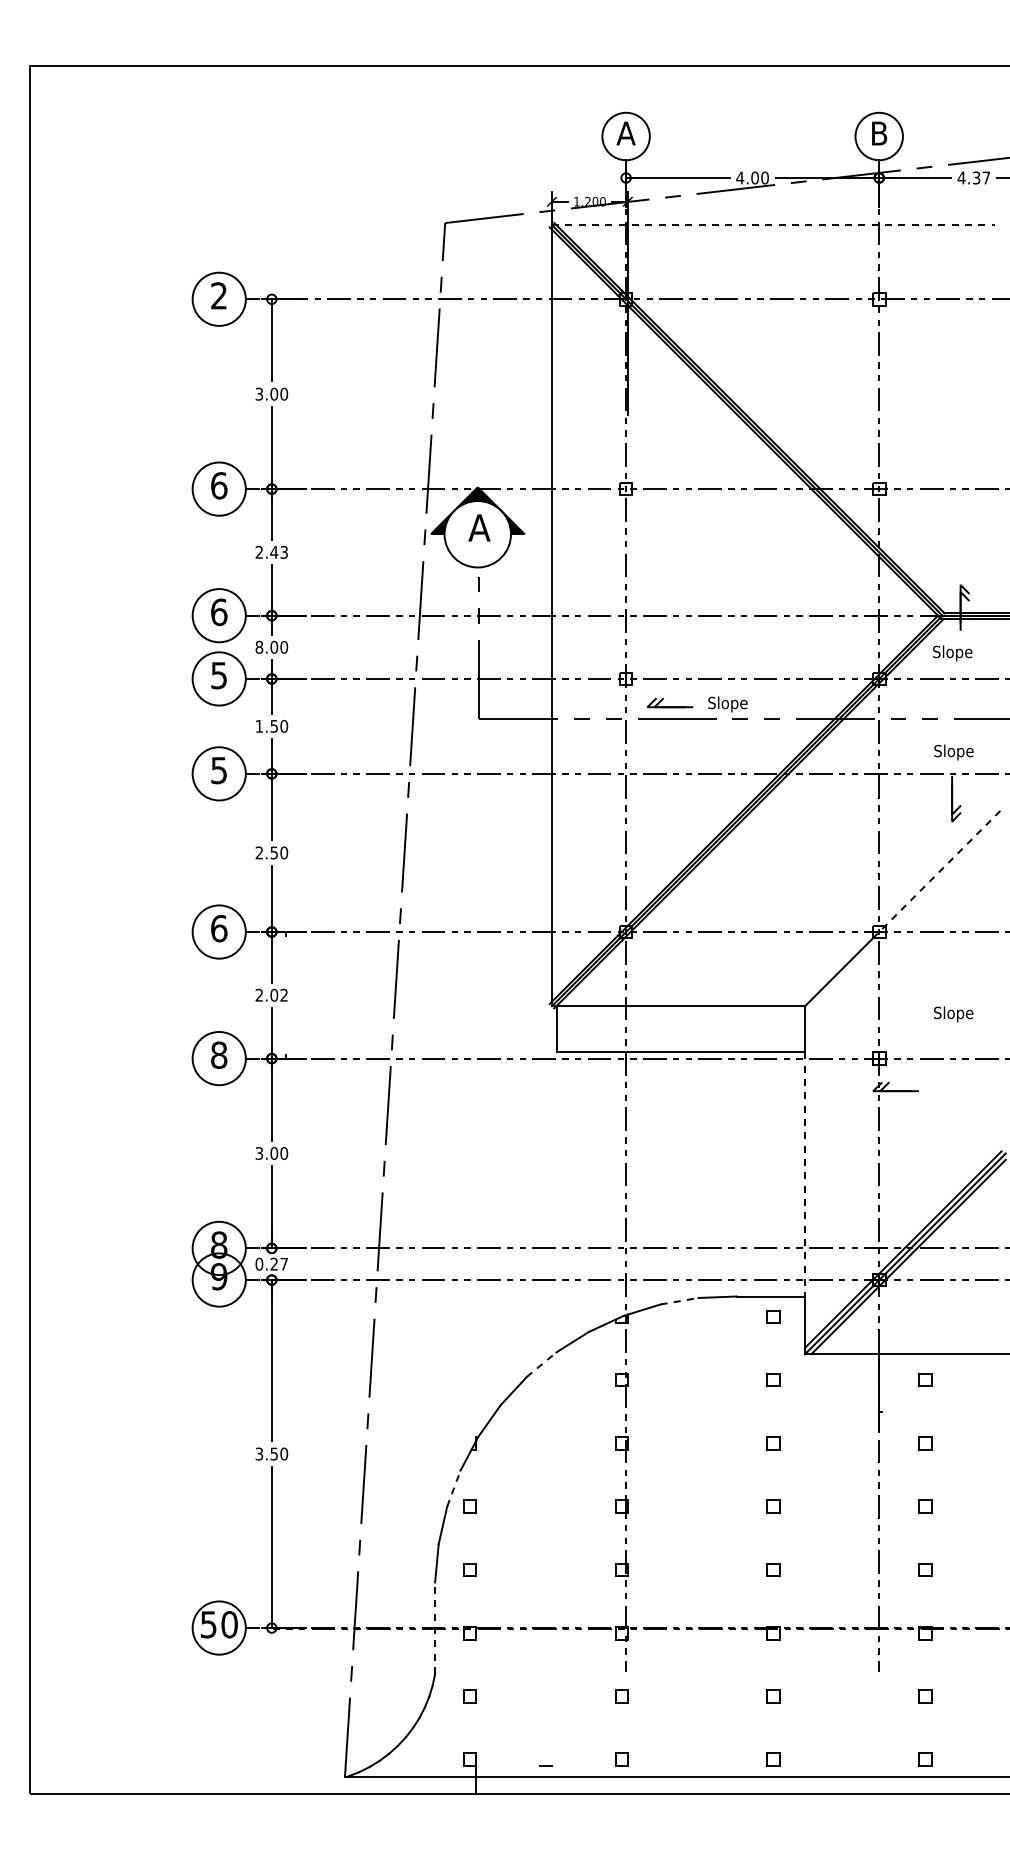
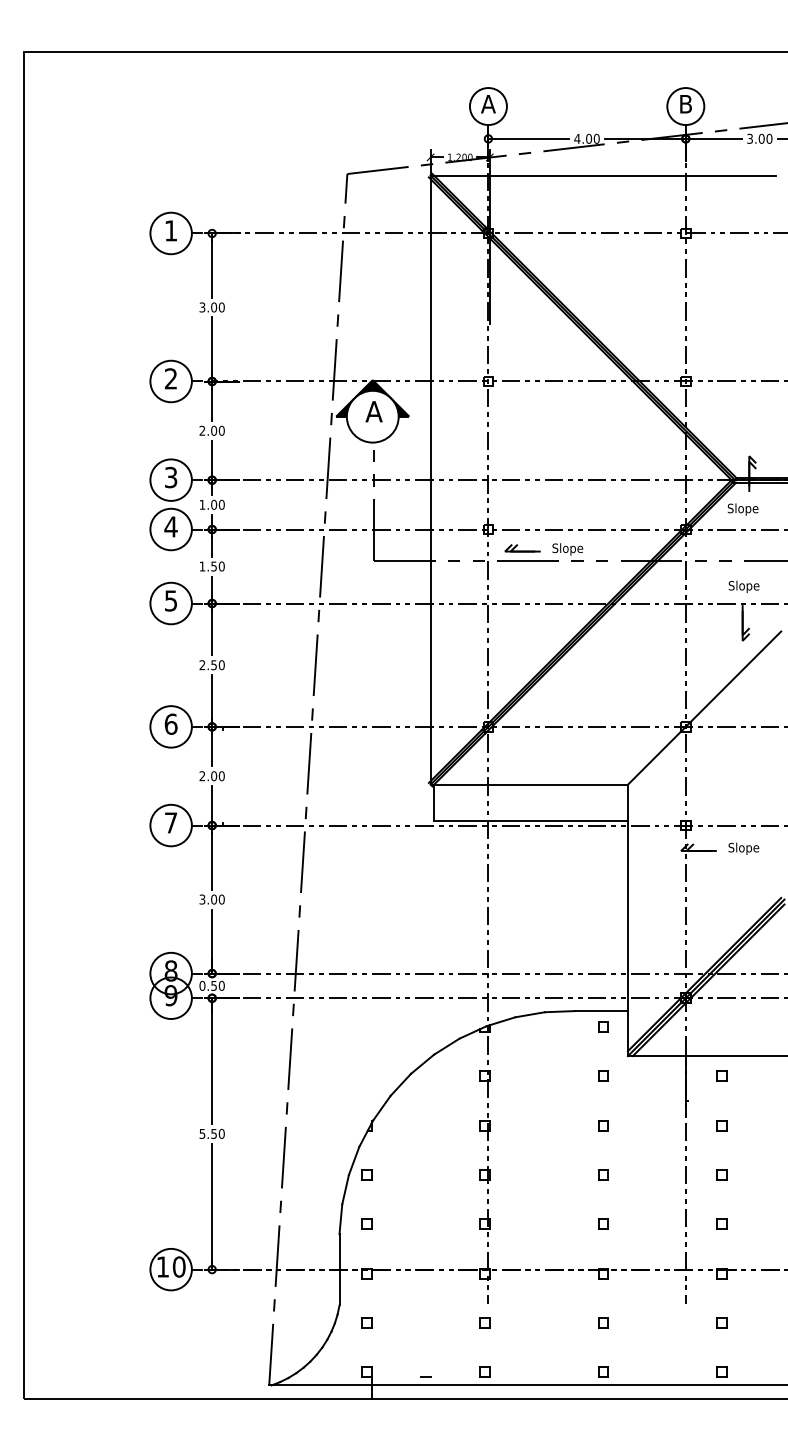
text: (973, 177) -> (759, 138), 4.37 -> 3.00
line: (773, 225) -> (603, 175), dashed -> solid
text: (218, 295) -> (170, 230), 2 -> 1
text: (219, 485) -> (171, 378), 6 -> 2
text: (279, 551) -> (218, 430), 2.43 -> 2.00
text: (219, 612) -> (171, 477), 6 -> 3
text: (259, 646) -> (202, 504), 8.00 -> 1.00
text: (218, 675) -> (170, 526), 5 -> 4
line: (937, 874) -> (731, 682), dashed -> solid
text: (284, 995) -> (222, 776), 2.02 -> 2.00
text: (953, 1014) -> (743, 848), moved
text: (219, 1054) -> (171, 822), 8 -> 7
line: (805, 1174) -> (628, 915), dashed -> solid
text: (279, 1263) -> (218, 985), 0.27 -> 0.50
line: (680, 1301) -> (530, 1014), dashed -> solid
line: (541, 1364) -> (422, 1064), dashed -> solid
text: (259, 1453) -> (202, 1133), 3.50 -> 5.50
line: (454, 1488) -> (354, 1160), dashed -> solid
text: (208, 1624) -> (162, 1266), 50 -> 10
line: (435, 1628) -> (339, 1269), dashed -> solid

